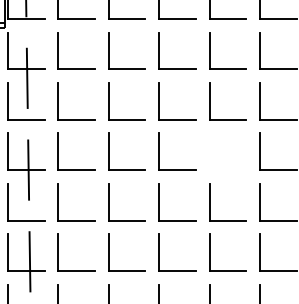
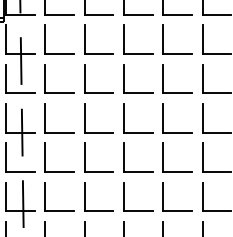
part: (209, 152) -> (163, 118), added

